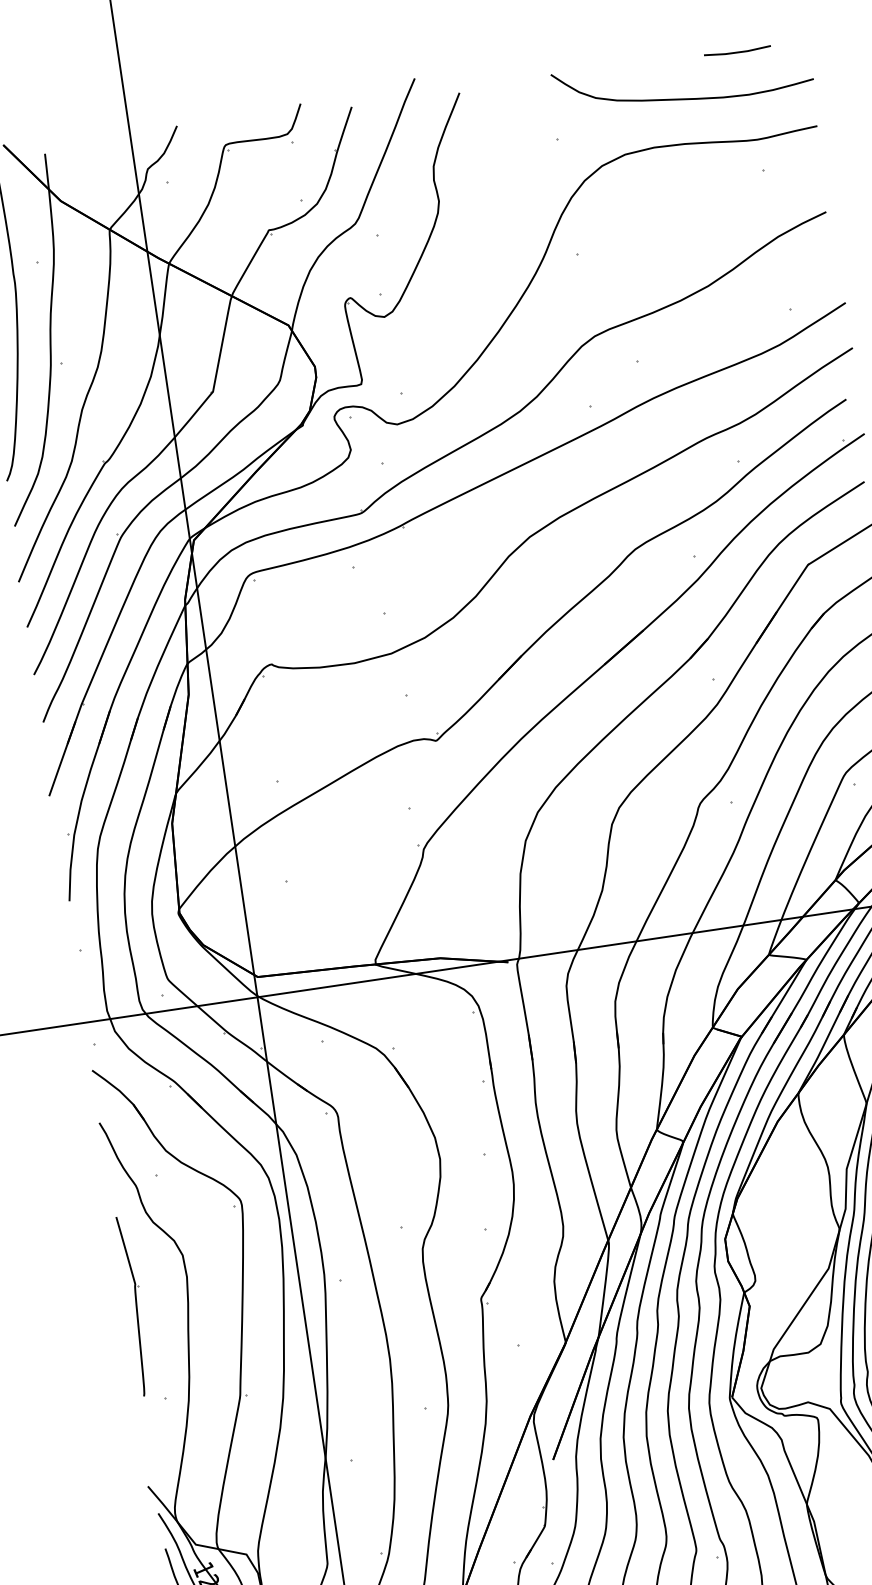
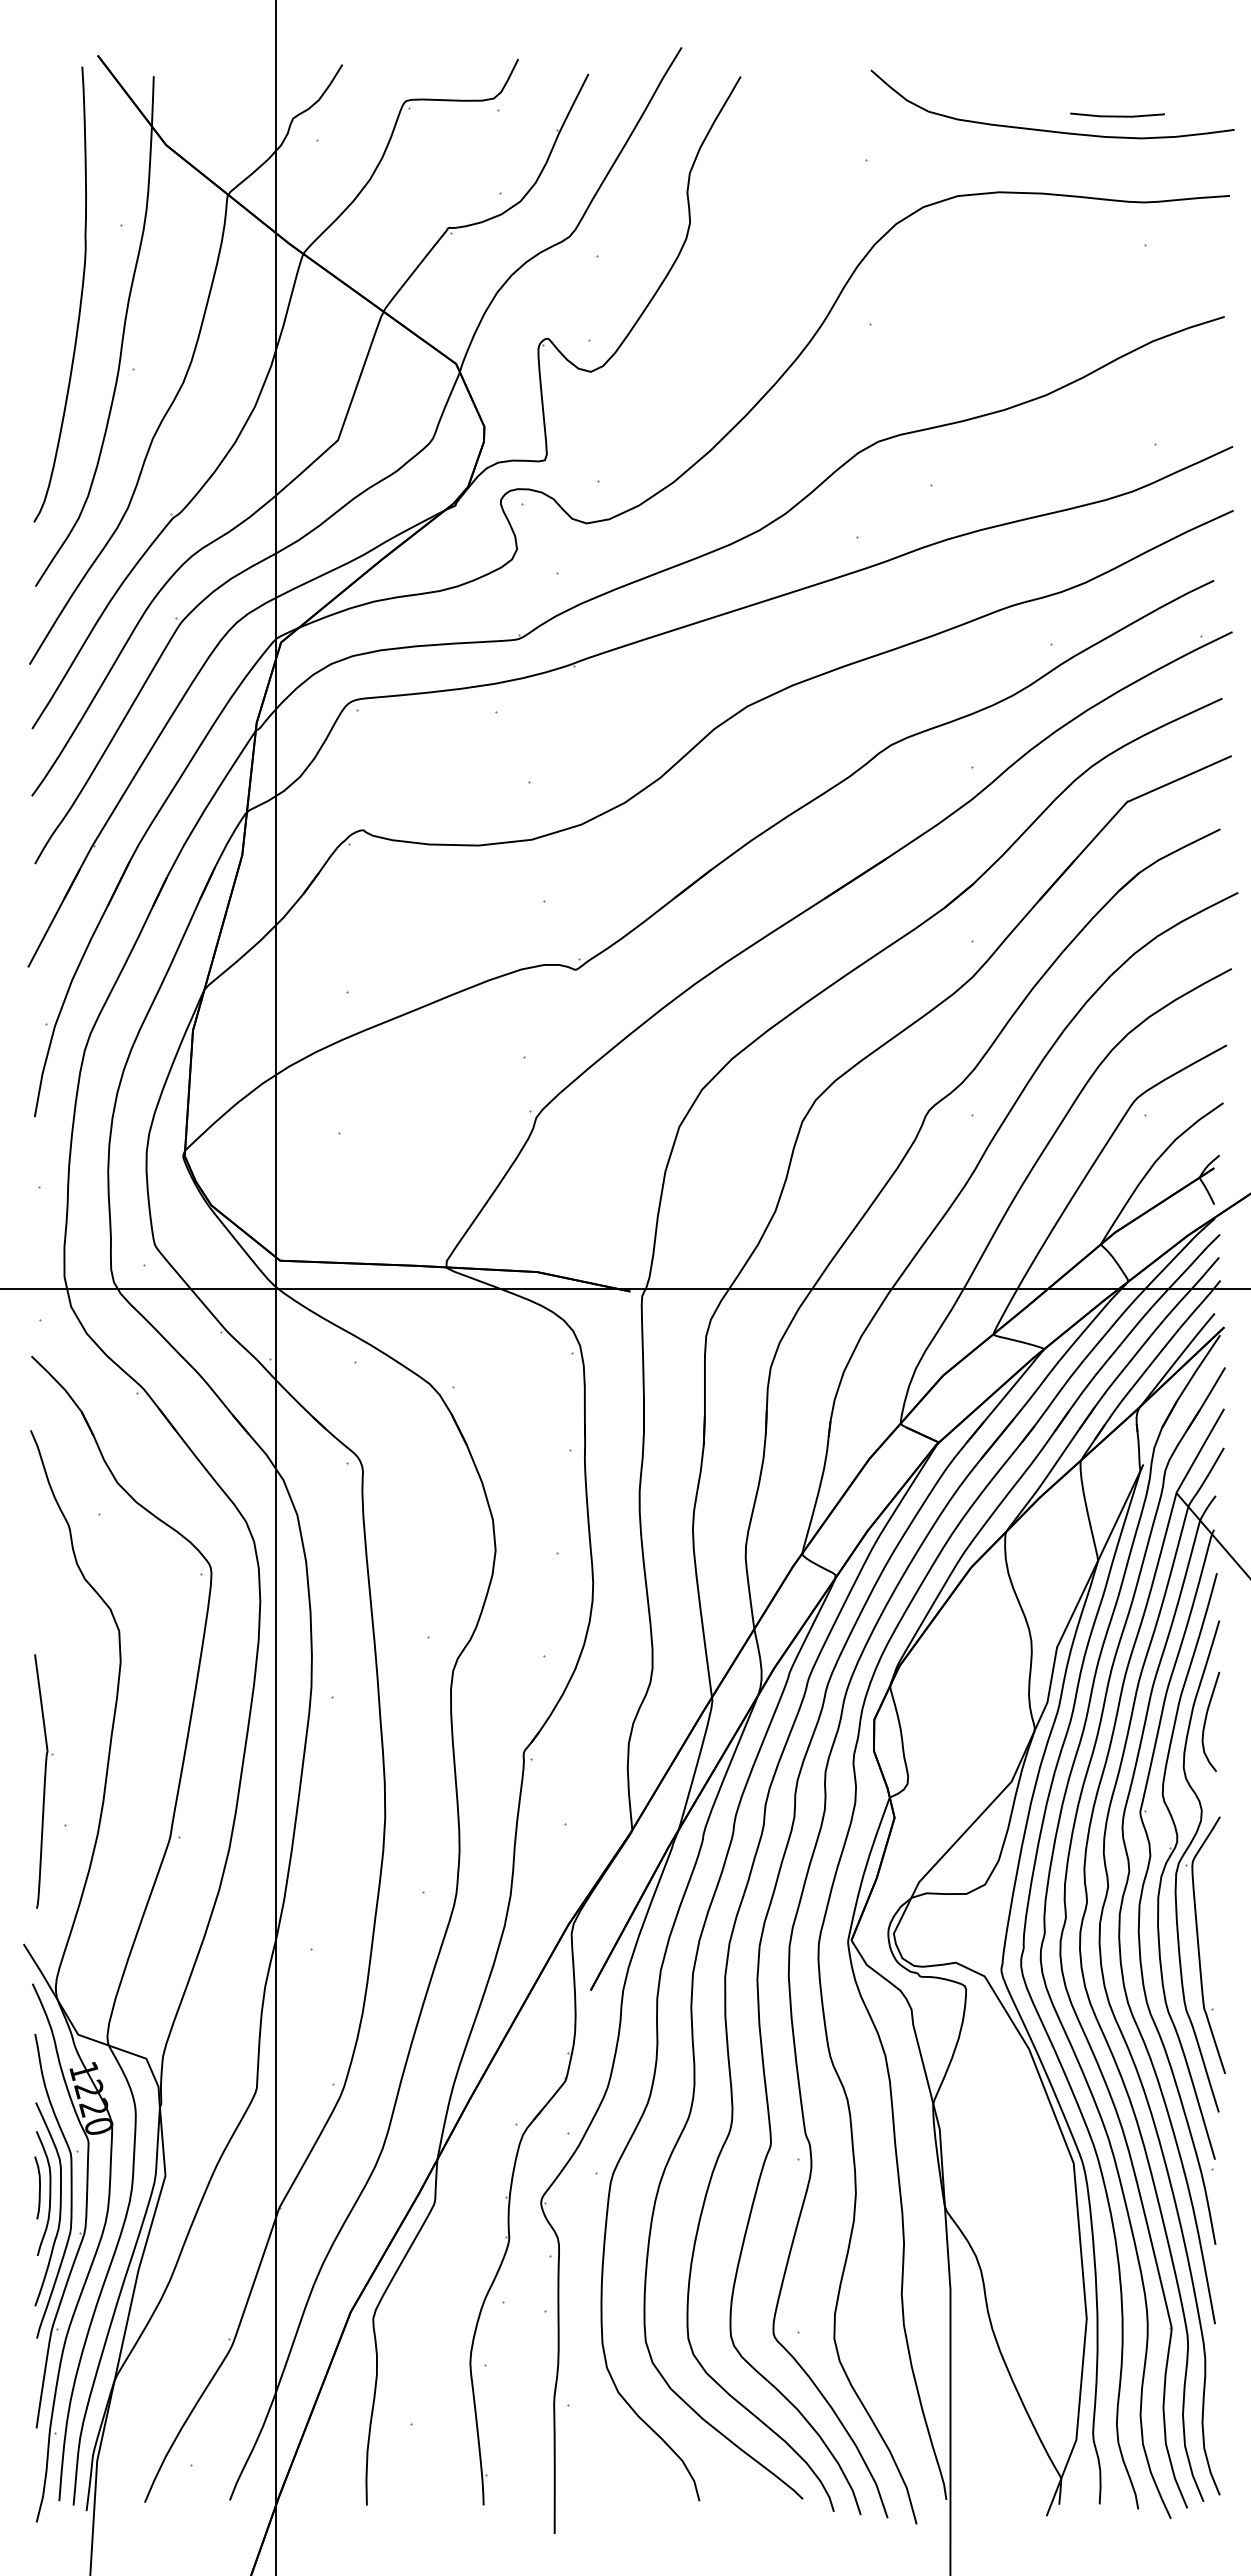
line: (737, 51) -> (1117, 115), moved
part: (135, 1305) -> (43, 1781), moved

